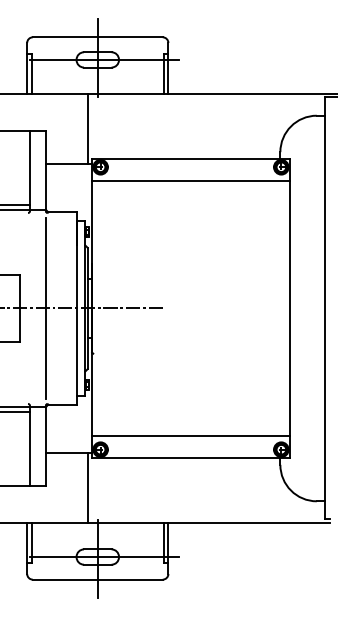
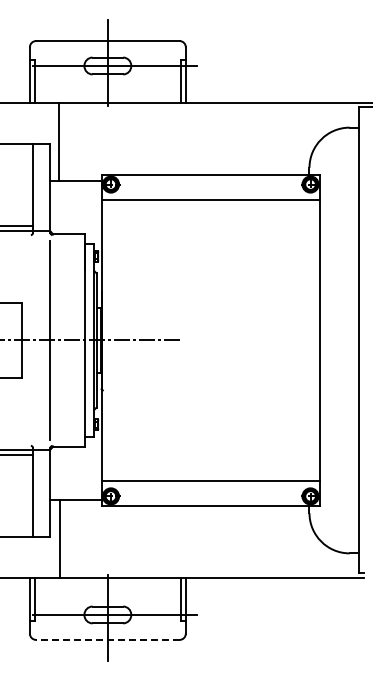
line: (87, 129) -> (58, 142), moved
line: (87, 487) -> (59, 538), moved
line: (97, 579) -> (107, 639), solid -> dashed

